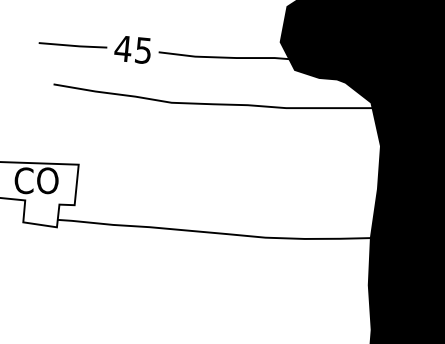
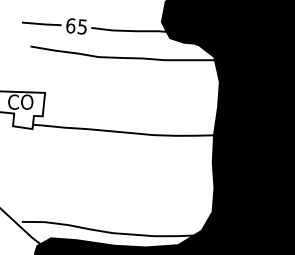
text: (122, 48) -> (70, 25), 45 -> 65

